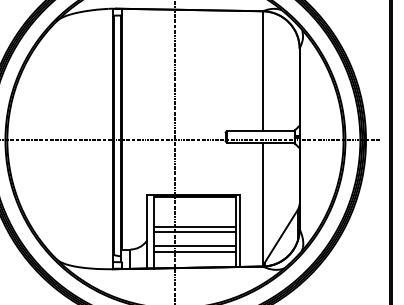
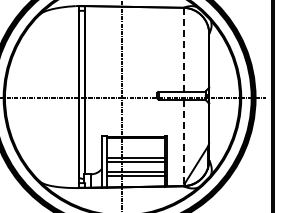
line: (262, 70) -> (183, 49), solid -> dashed
line: (262, 205) -> (183, 143), solid -> dashed

